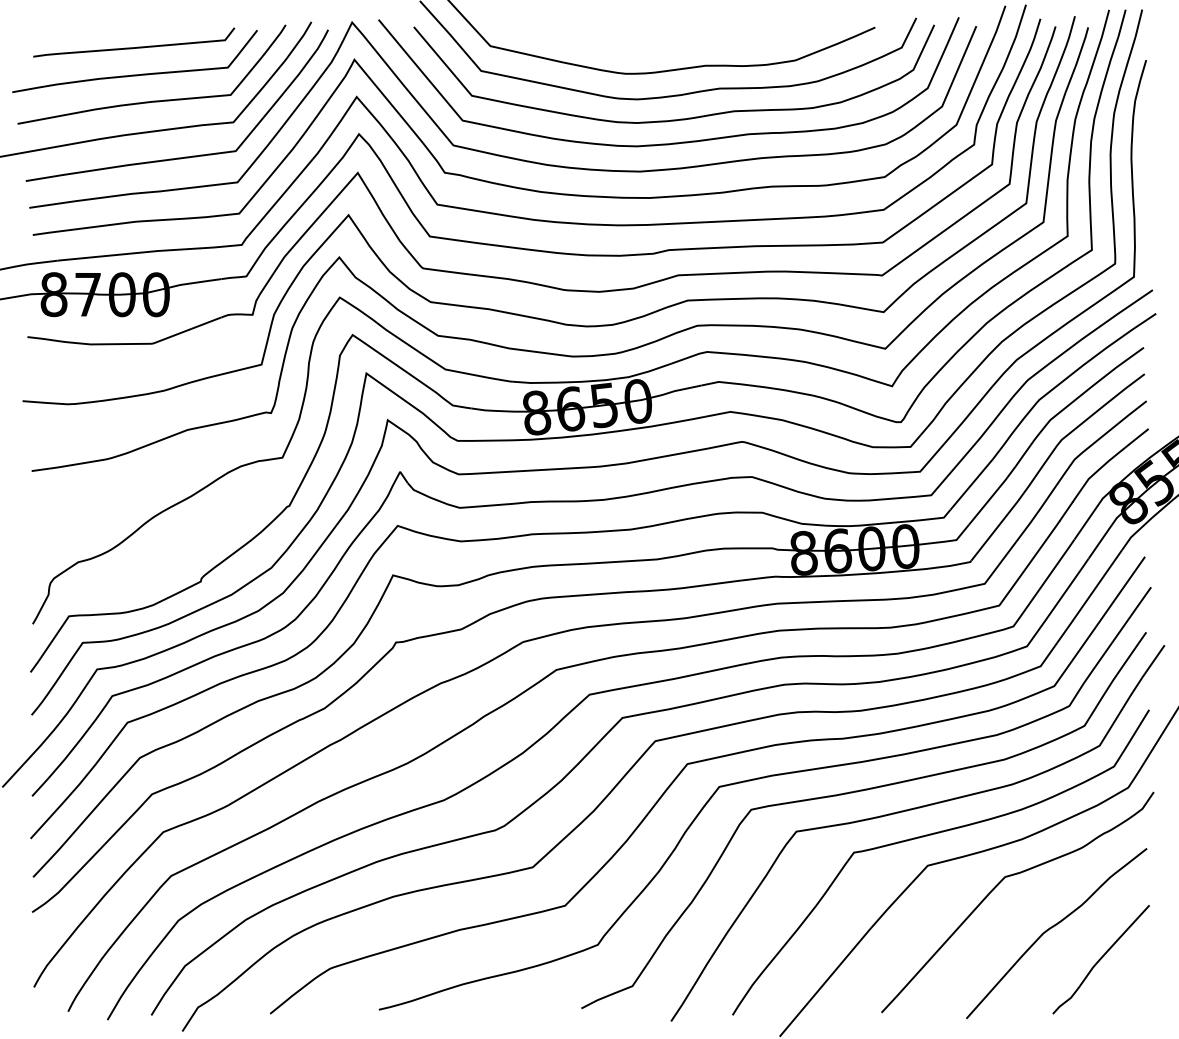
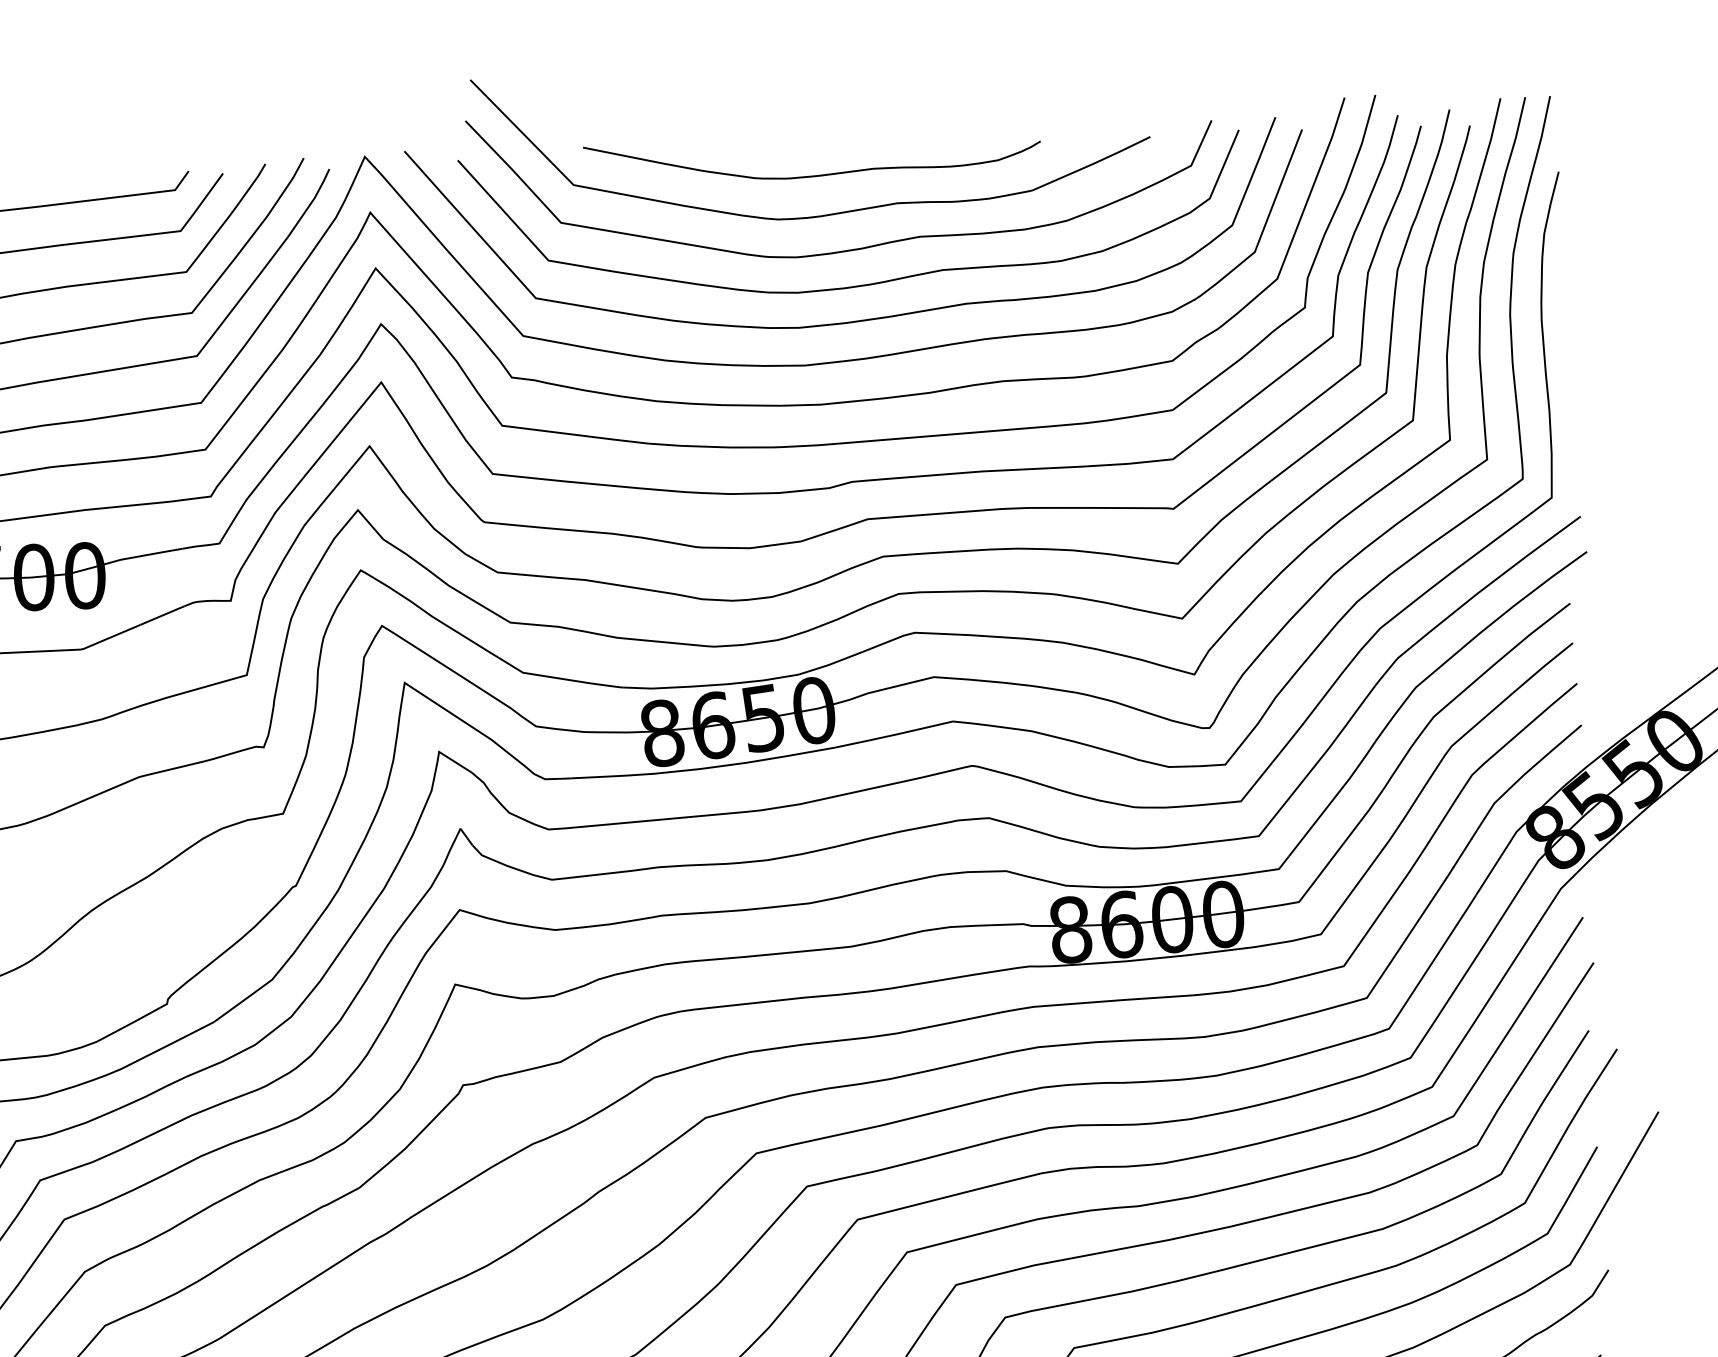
curve: (652, 44) -> (816, 174), added

